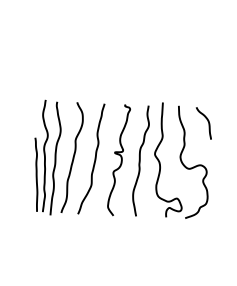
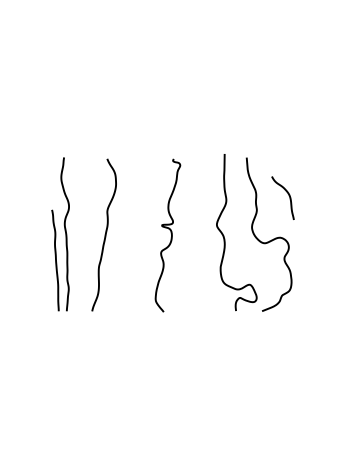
curve: (207, 121) -> (288, 195), moved
curve: (55, 158) -> (81, 237), removed
curve: (94, 159) -> (134, 235), removed
curve: (140, 161) -> (197, 235), removed

